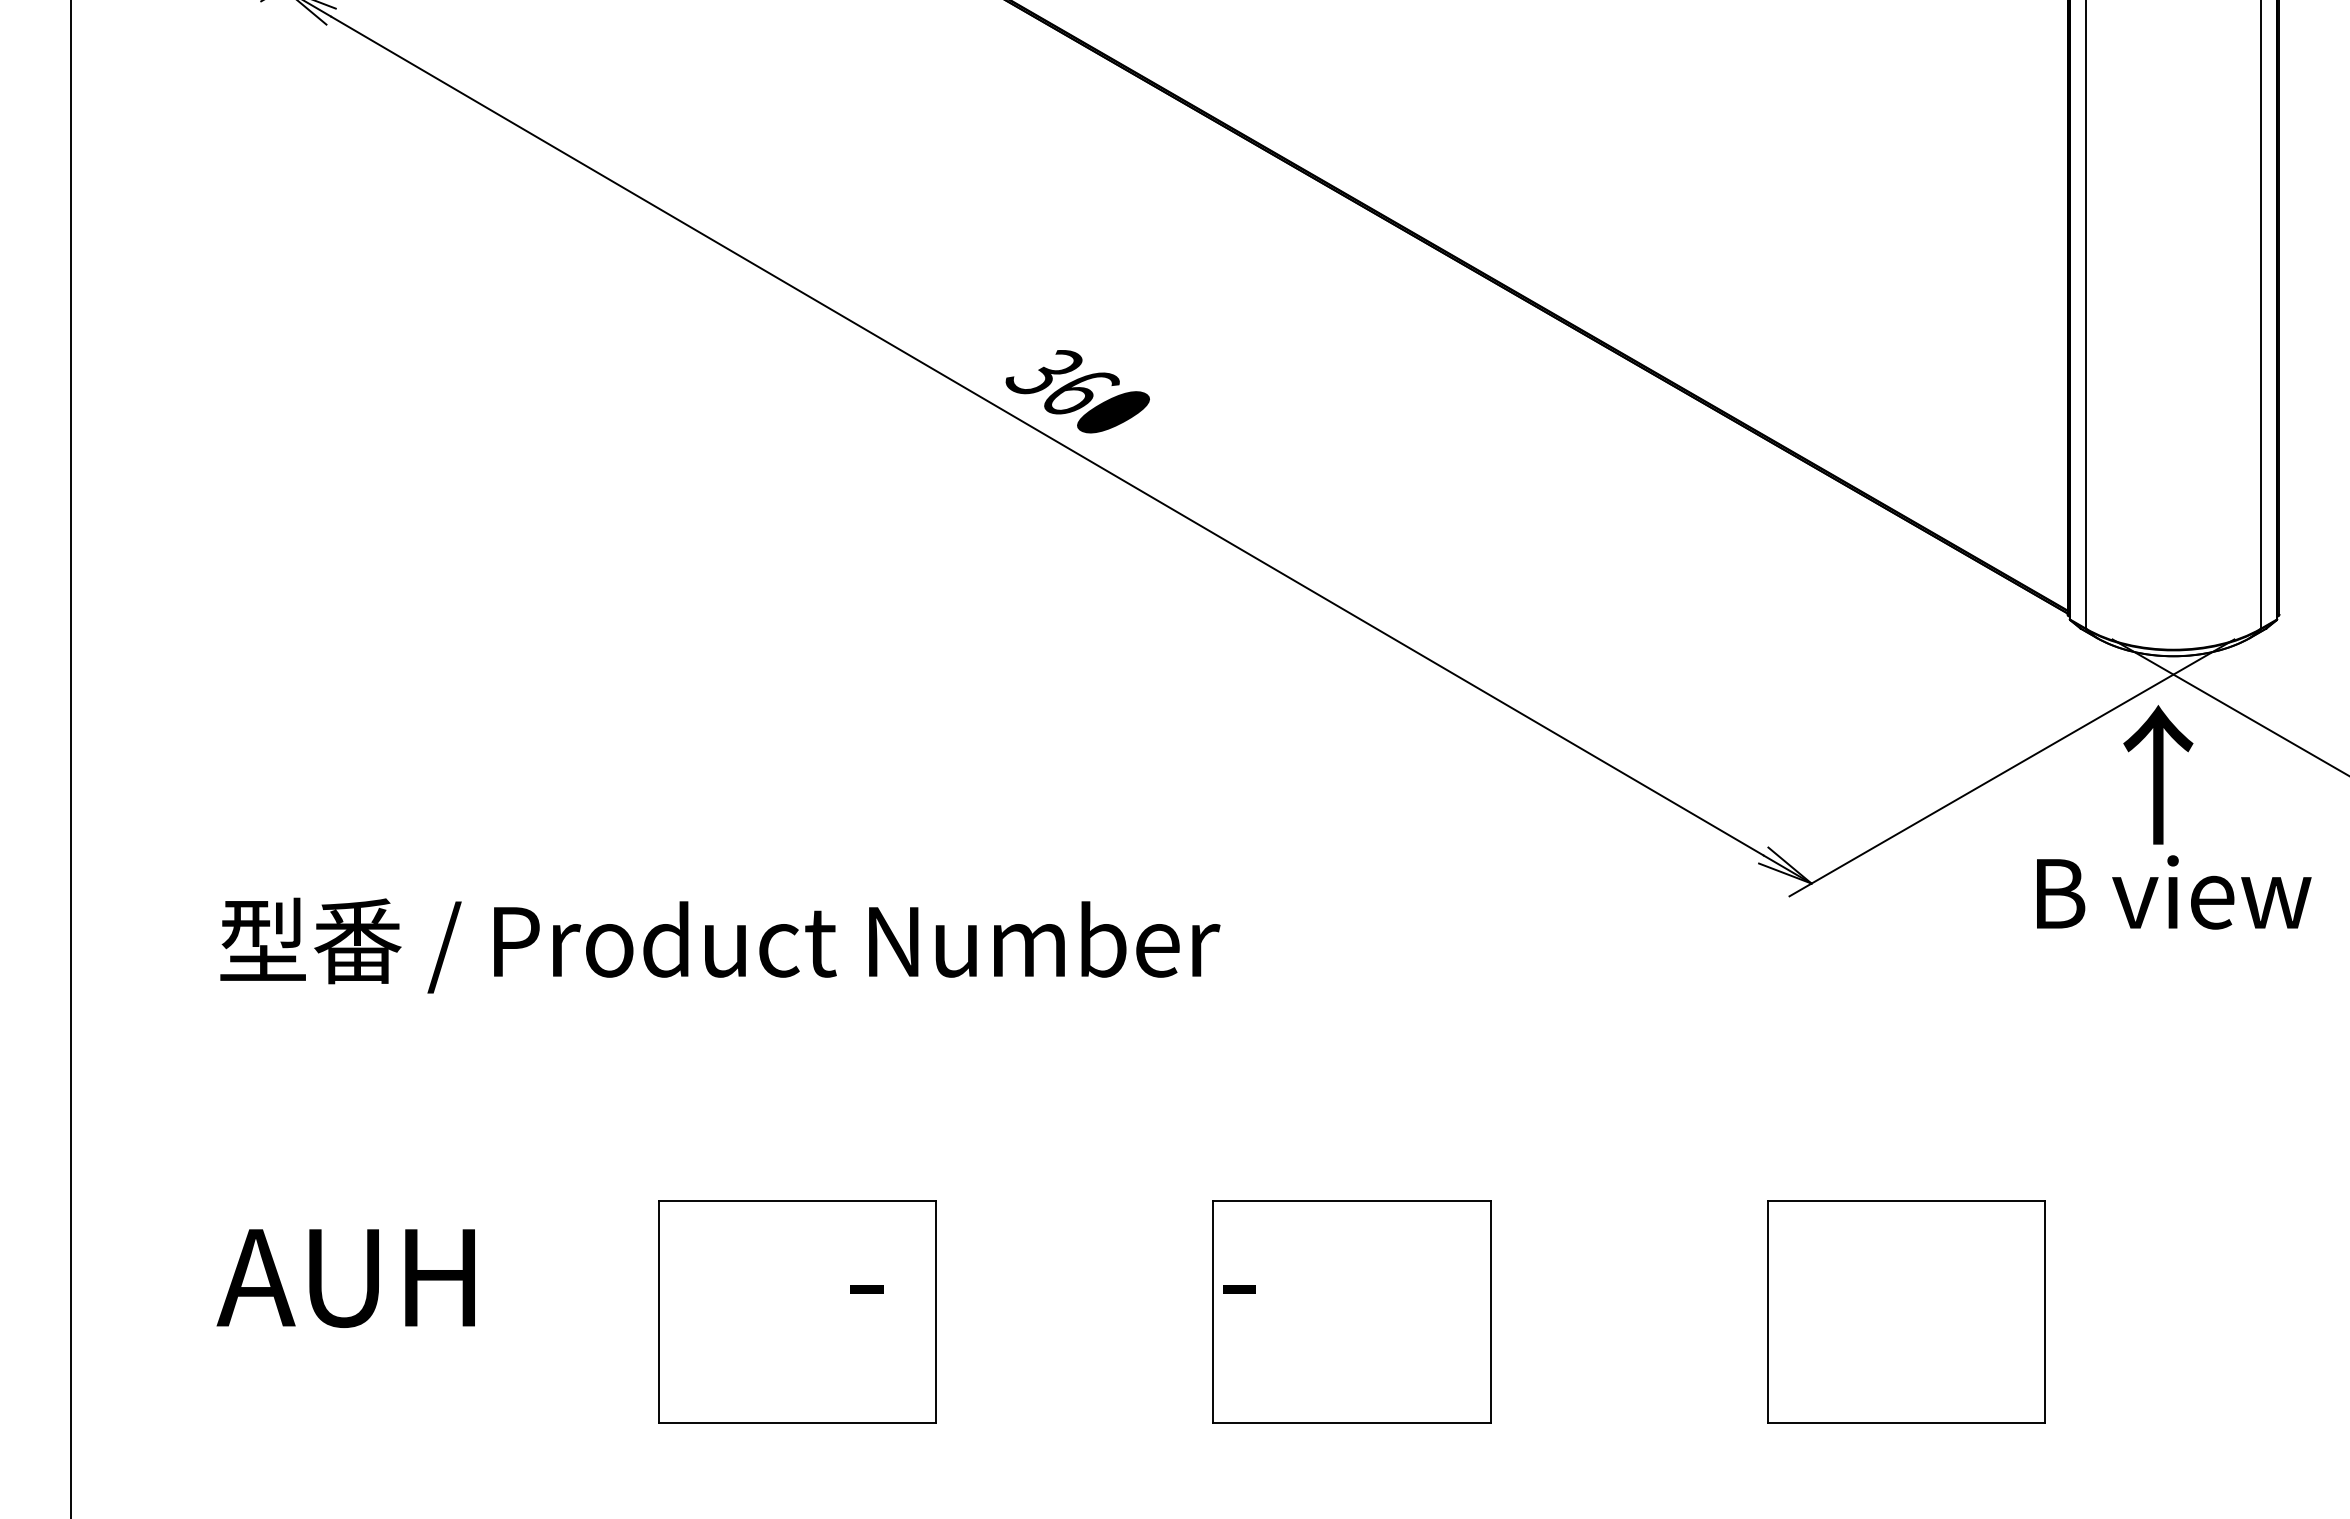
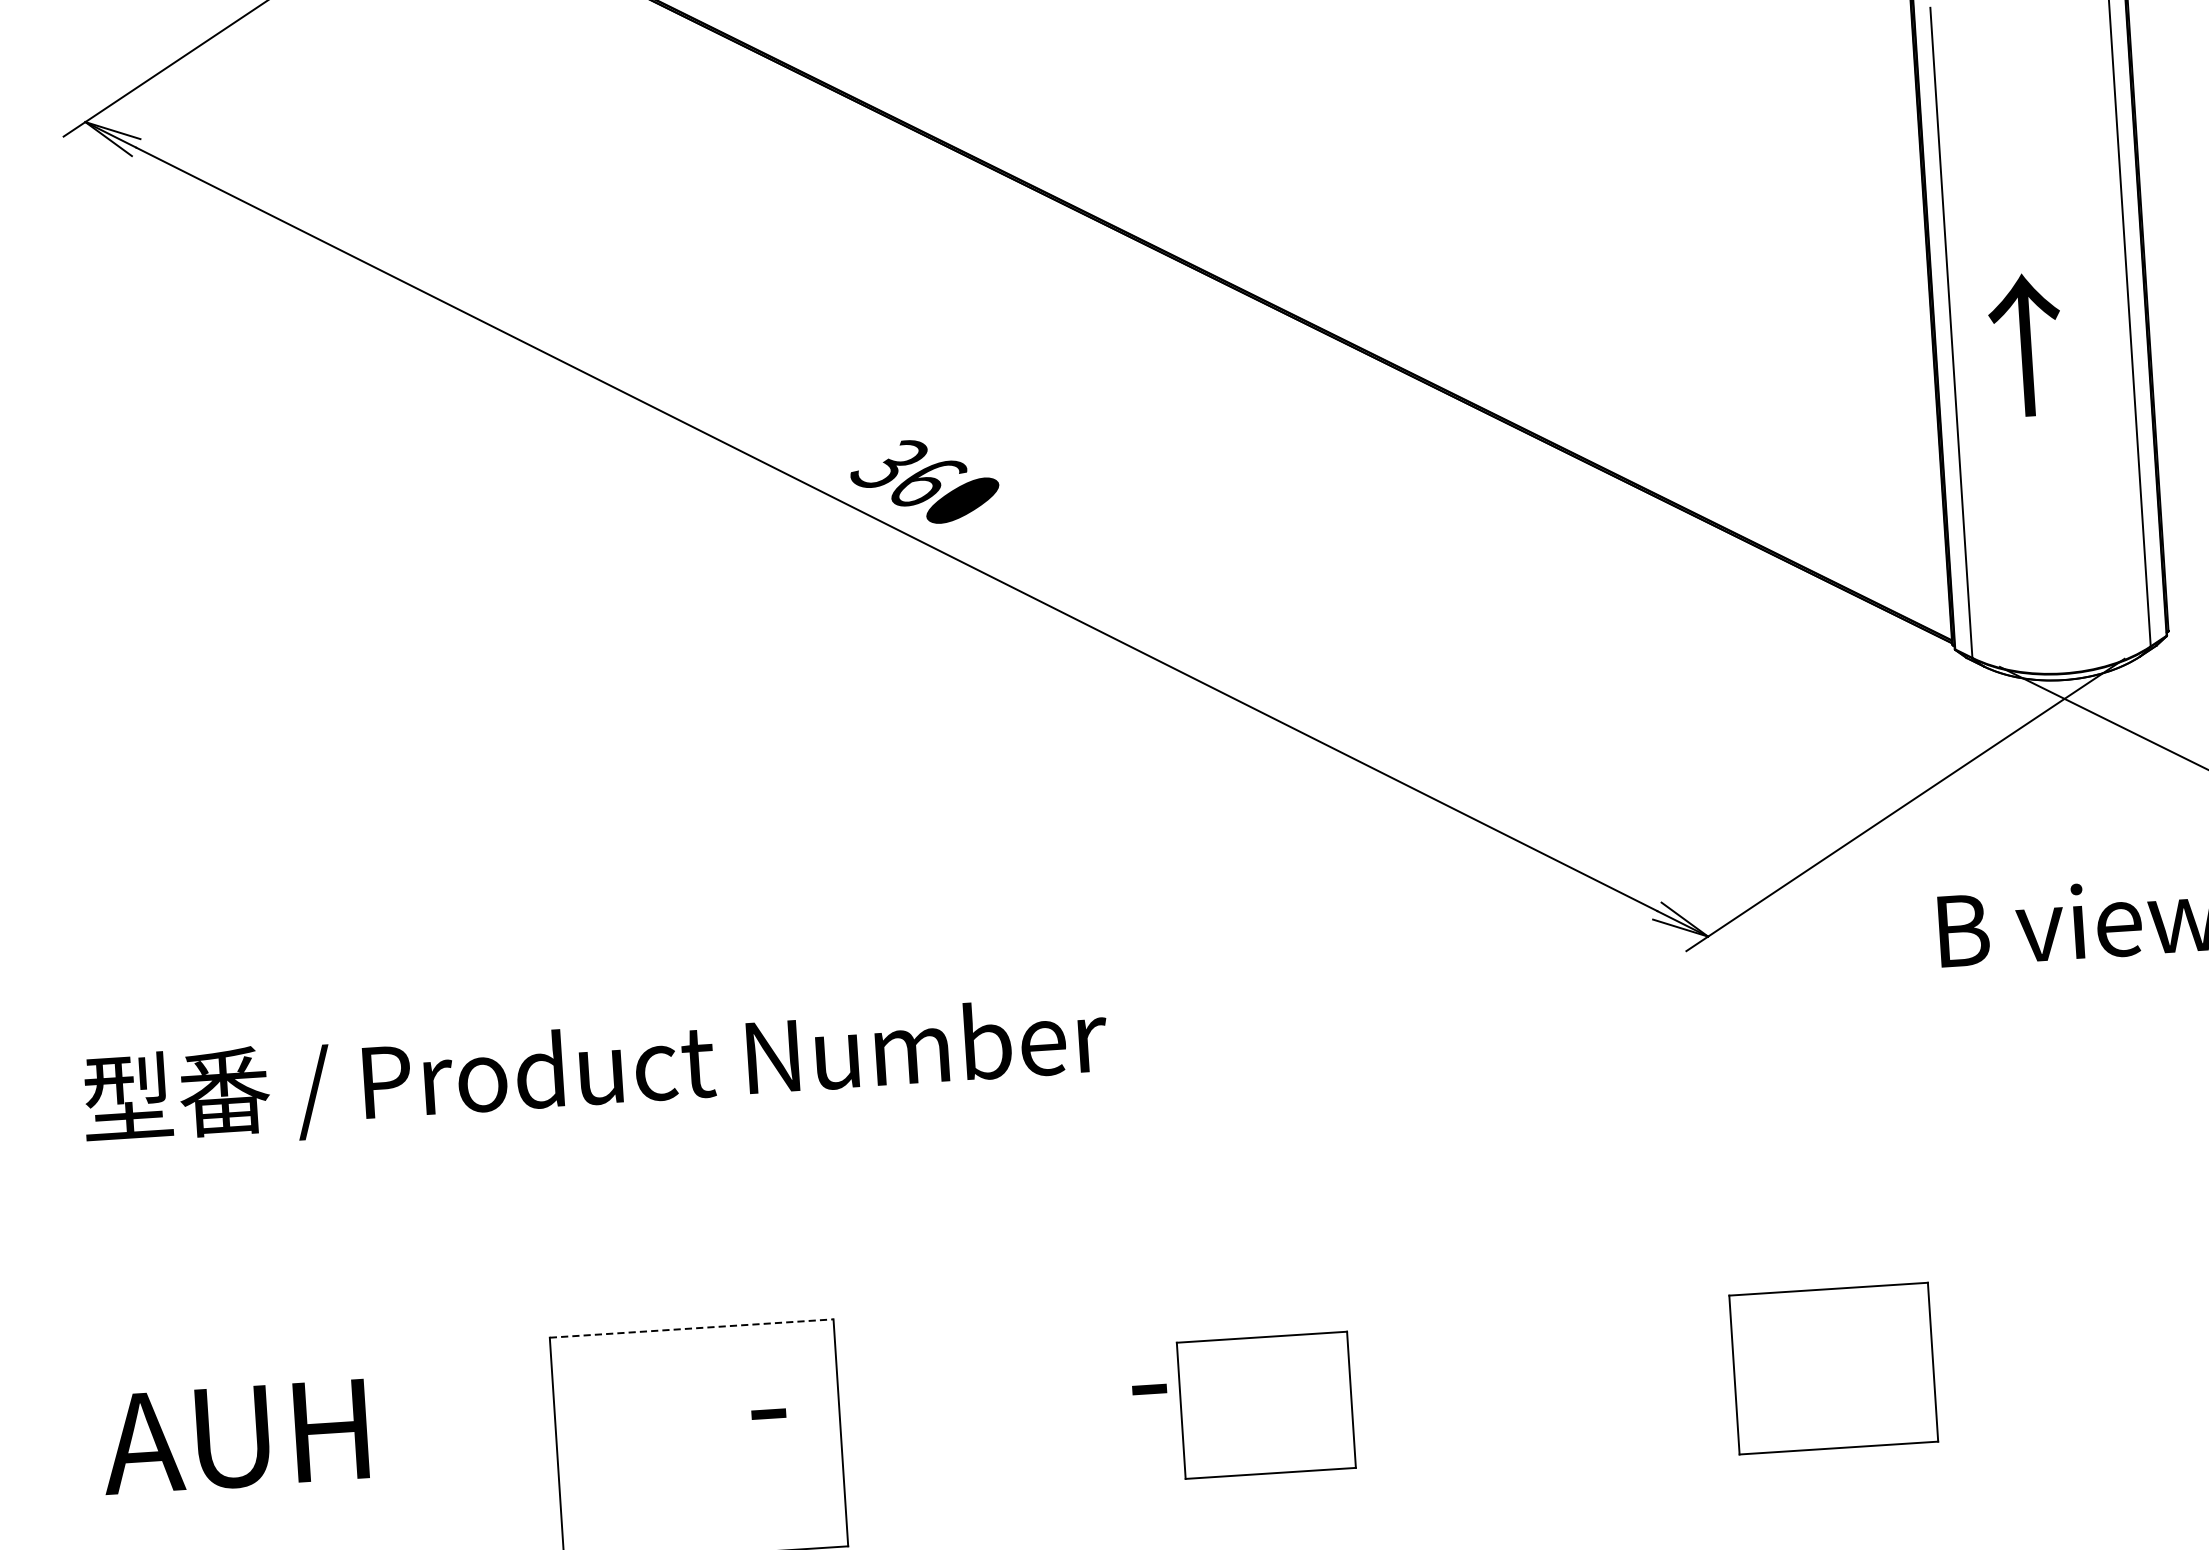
text: (2158, 774) -> (2026, 344), moved
line: (797, 1201) -> (691, 1328), solid -> dashed
part: (1351, 1311) -> (1265, 1404), size x0.6
part: (1906, 1311) -> (1833, 1368), size x0.7

